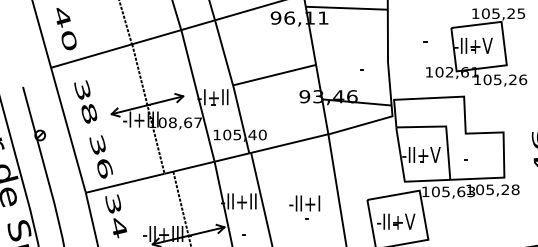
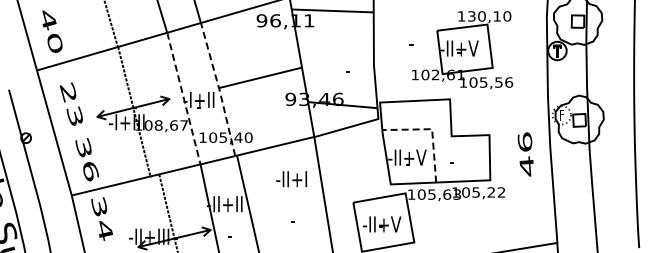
text: (503, 13) -> (489, 16), 105,25 -> 130,10
text: (512, 79) -> (498, 82), 105,26 -> 105,56
line: (233, 85) -> (219, 88), solid -> dashed
line: (197, 94) -> (183, 97), solid -> dashed
text: (84, 101) -> (70, 104), 38 -> 23
line: (446, 127) -> (432, 130), solid -> dashed
text: (515, 189) -> (501, 192), 105,28 -> 105,22
text: (304, 203) -> (291, 179), moved

